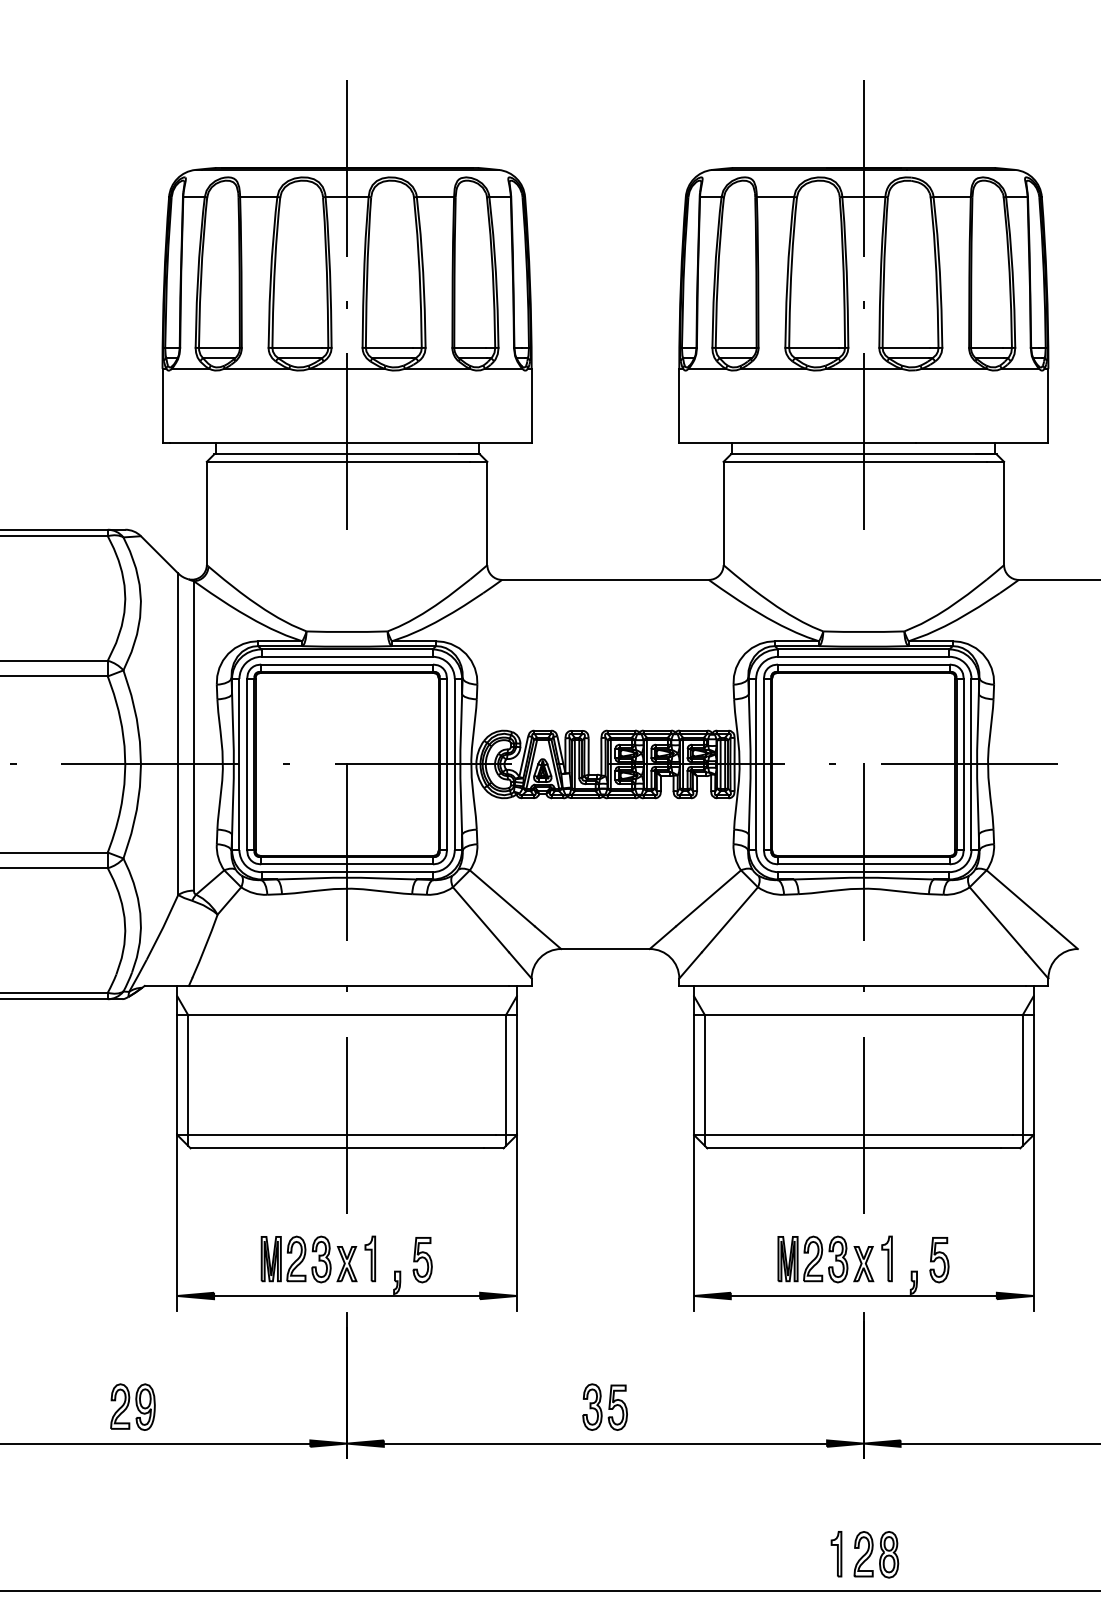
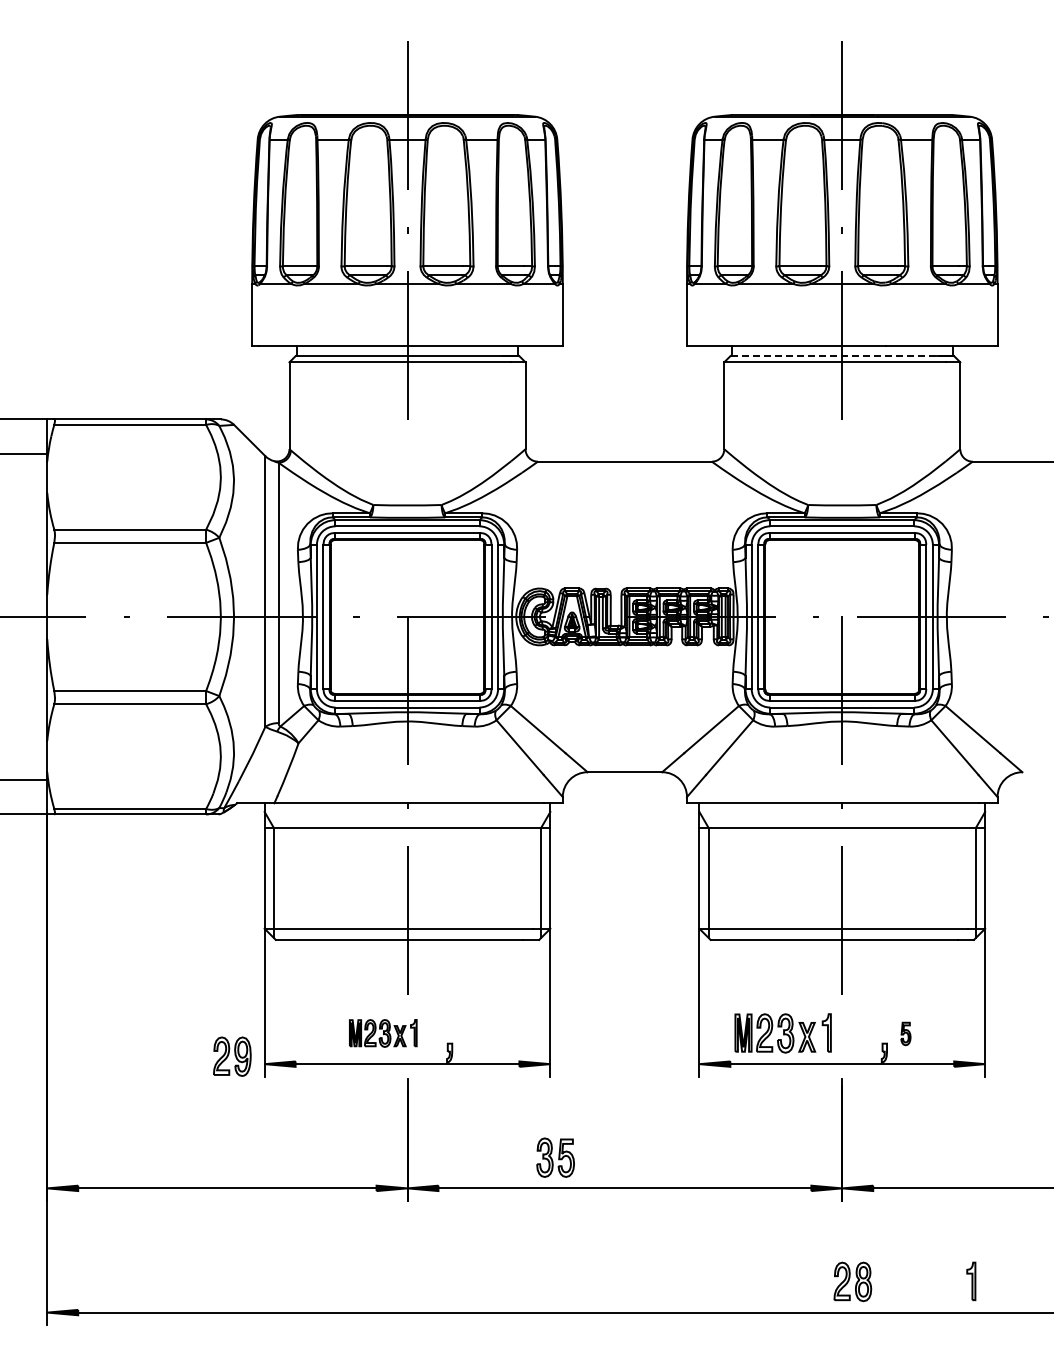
line: (855, 454) -> (835, 356), solid -> dashed
part: (317, 1259) -> (382, 1033), size x0.7
part: (421, 1259) -> (470, 1033), removed
part: (834, 1259) -> (782, 1033), moved
part: (938, 1259) -> (905, 1033), size x0.6
part: (133, 1406) -> (232, 1056), moved
part: (604, 1406) -> (555, 1157), moved
part: (836, 1554) -> (971, 1281), moved

